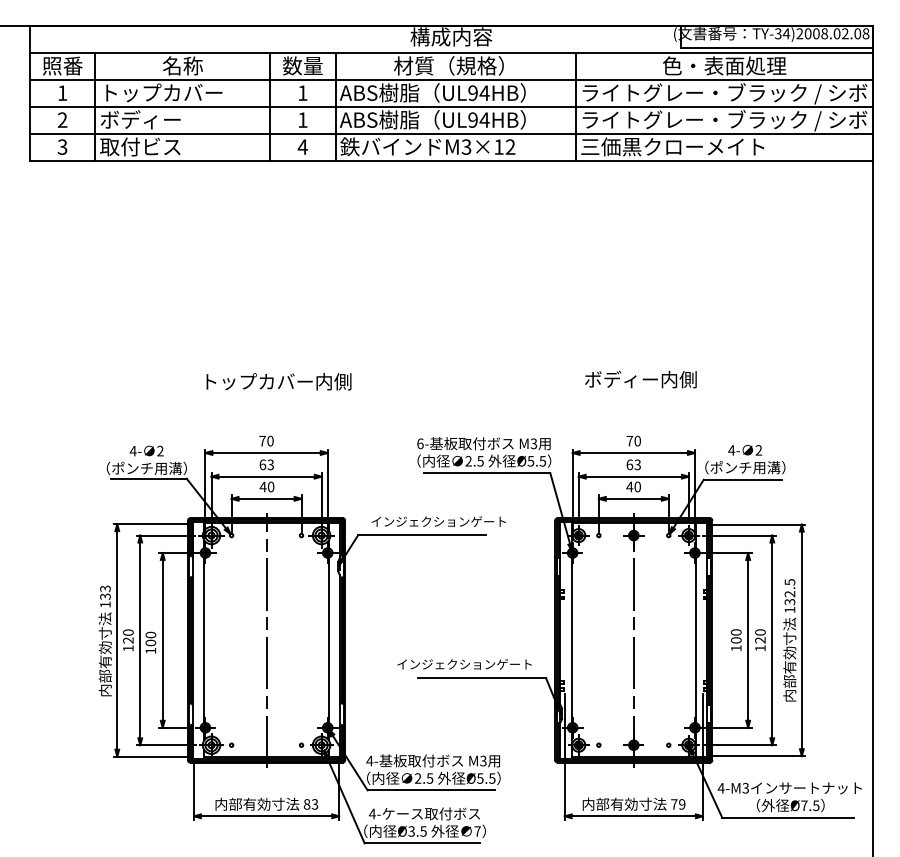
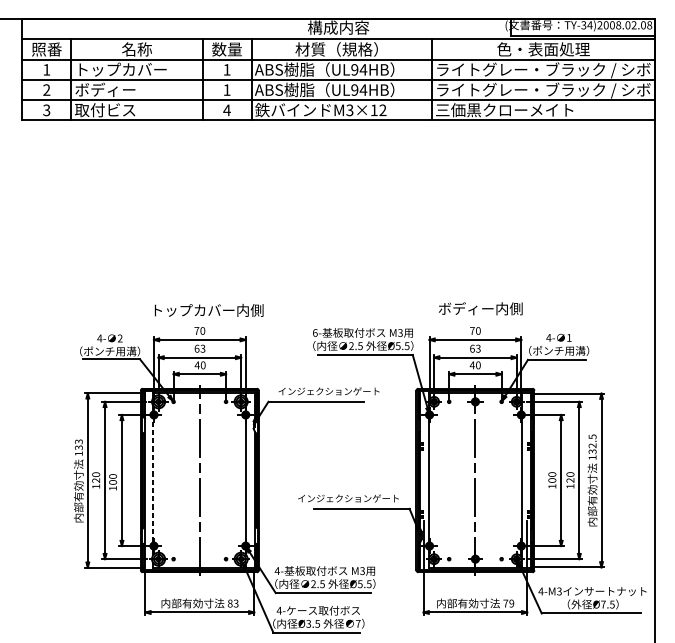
text: (640, 379) -> (480, 308), moved
text: (278, 381) -> (208, 310), moved
text: (758, 450) -> (568, 338), 2 -> 1
line: (204, 640) -> (153, 480), solid -> dashed

